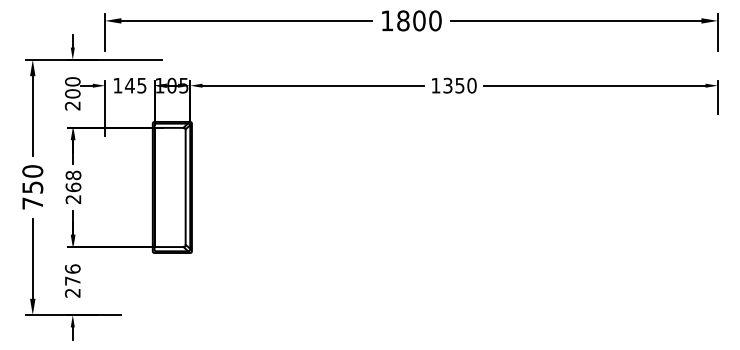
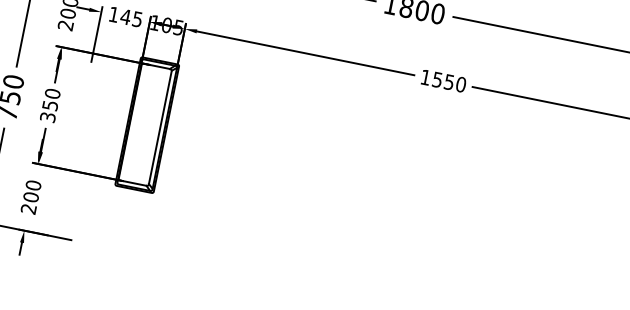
text: (447, 84) -> (437, 78), 1350 -> 1550
text: (73, 186) -> (50, 104), 268 -> 350
text: (72, 274) -> (32, 190), 276 -> 200

